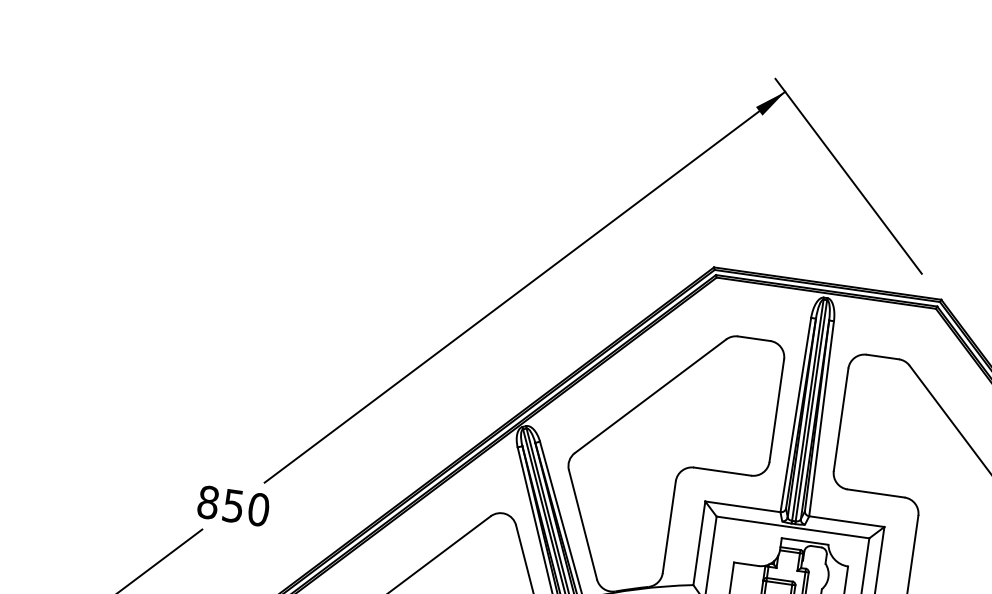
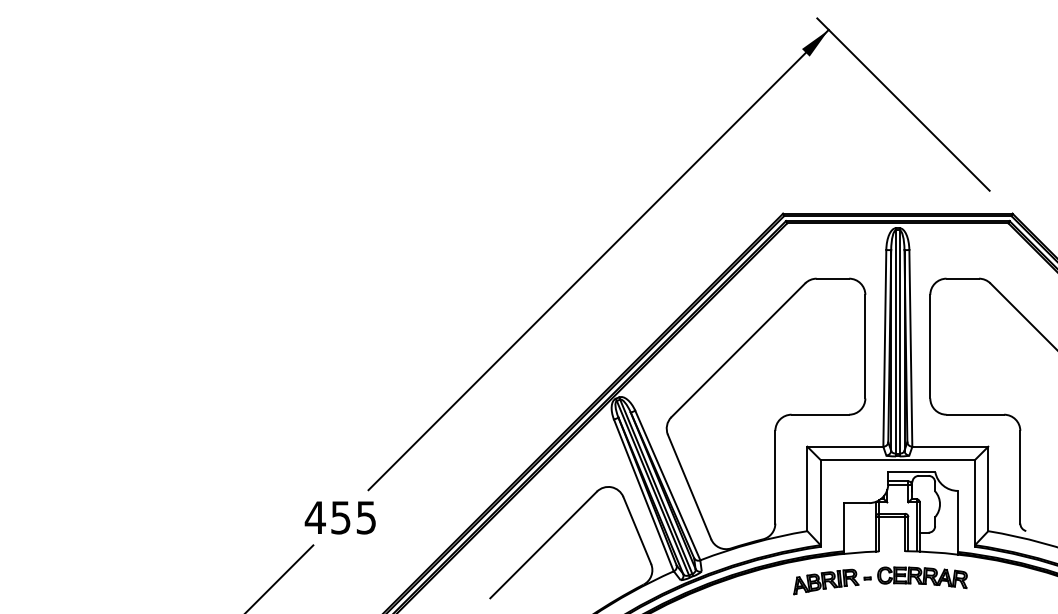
text: (233, 505) -> (340, 517), 850 -> 455

